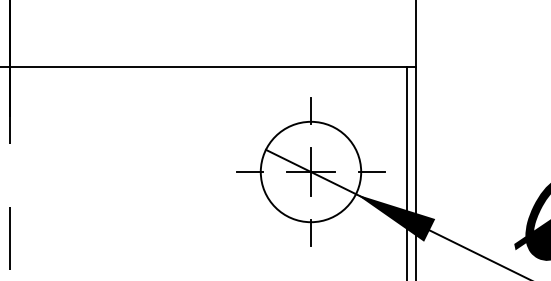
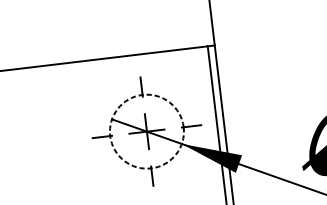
circle: (310, 171) -> (146, 131), solid -> dashed

